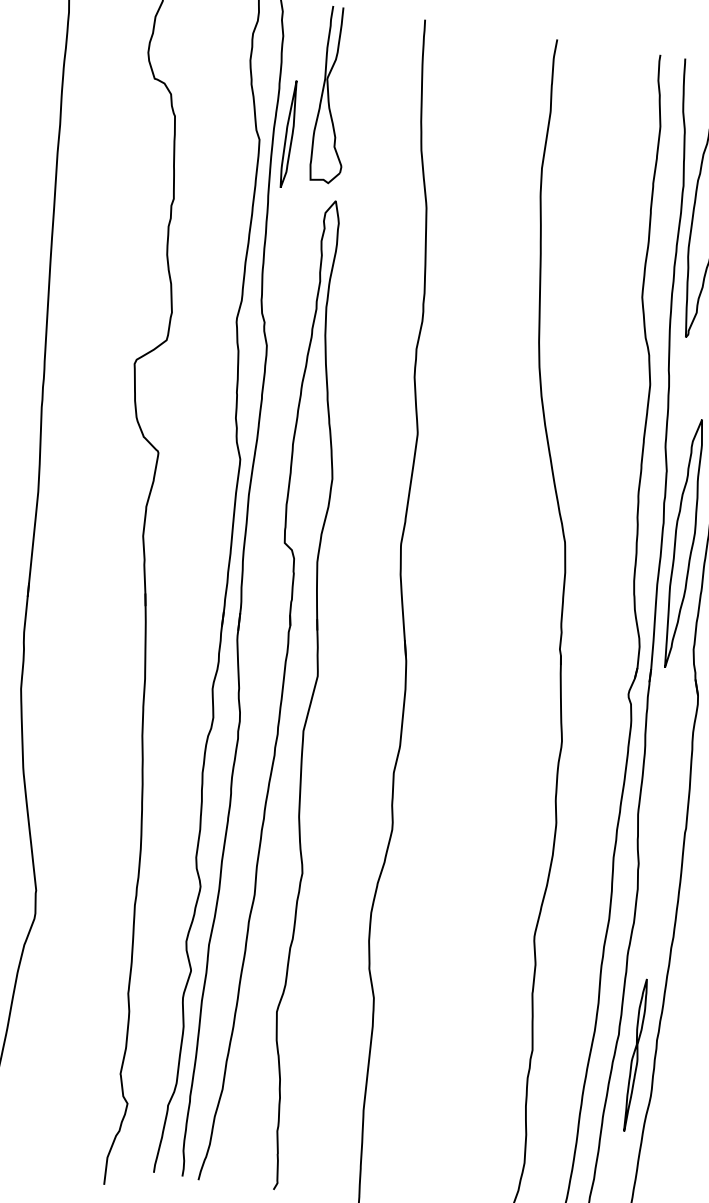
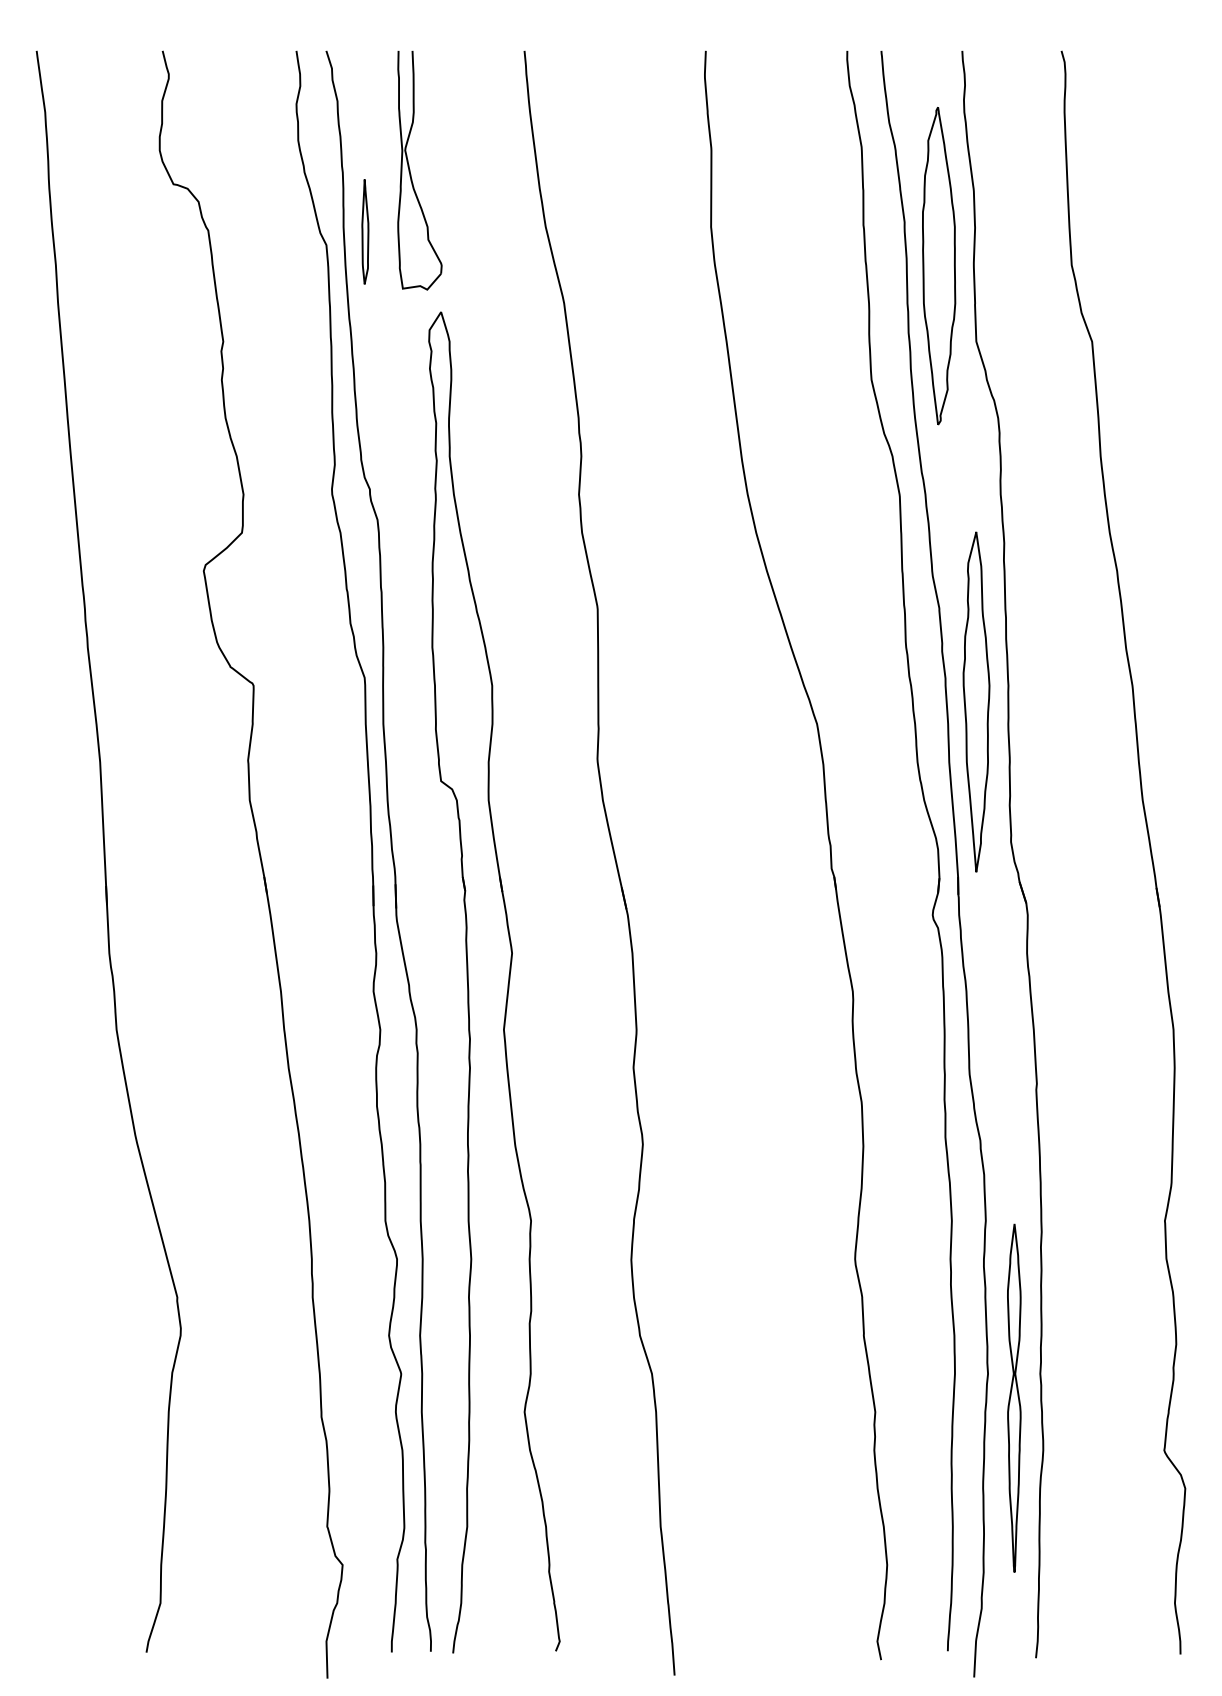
part: (289, 134) -> (365, 231), size x0.71
part: (635, 1054) -> (1014, 1397), size x1.67

